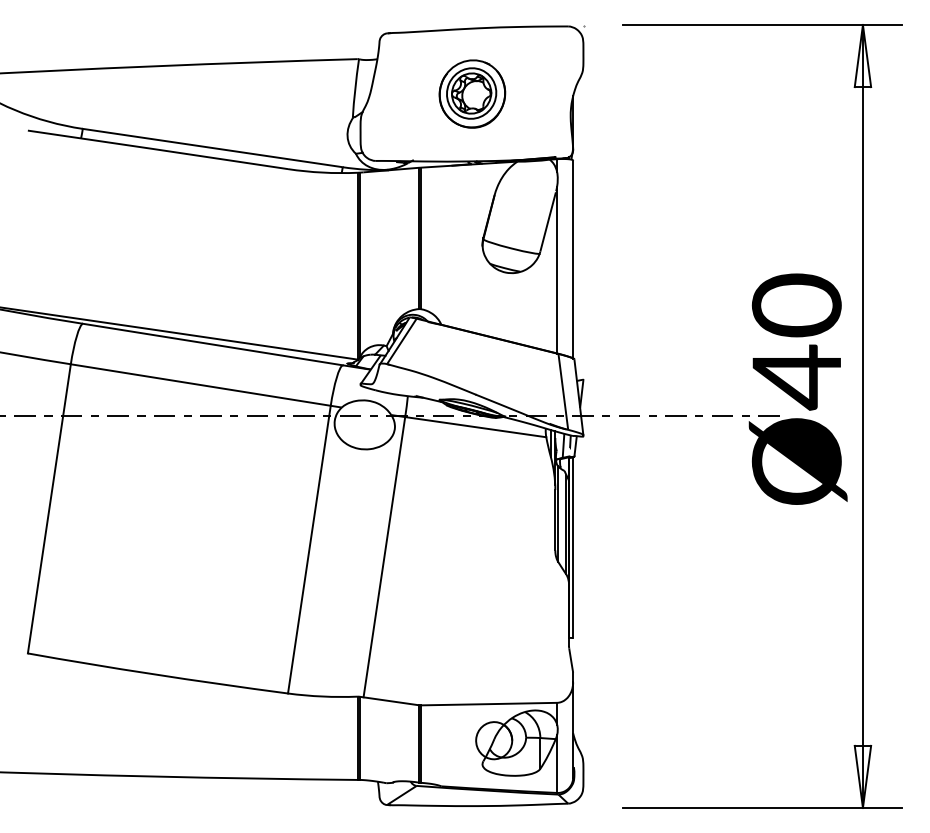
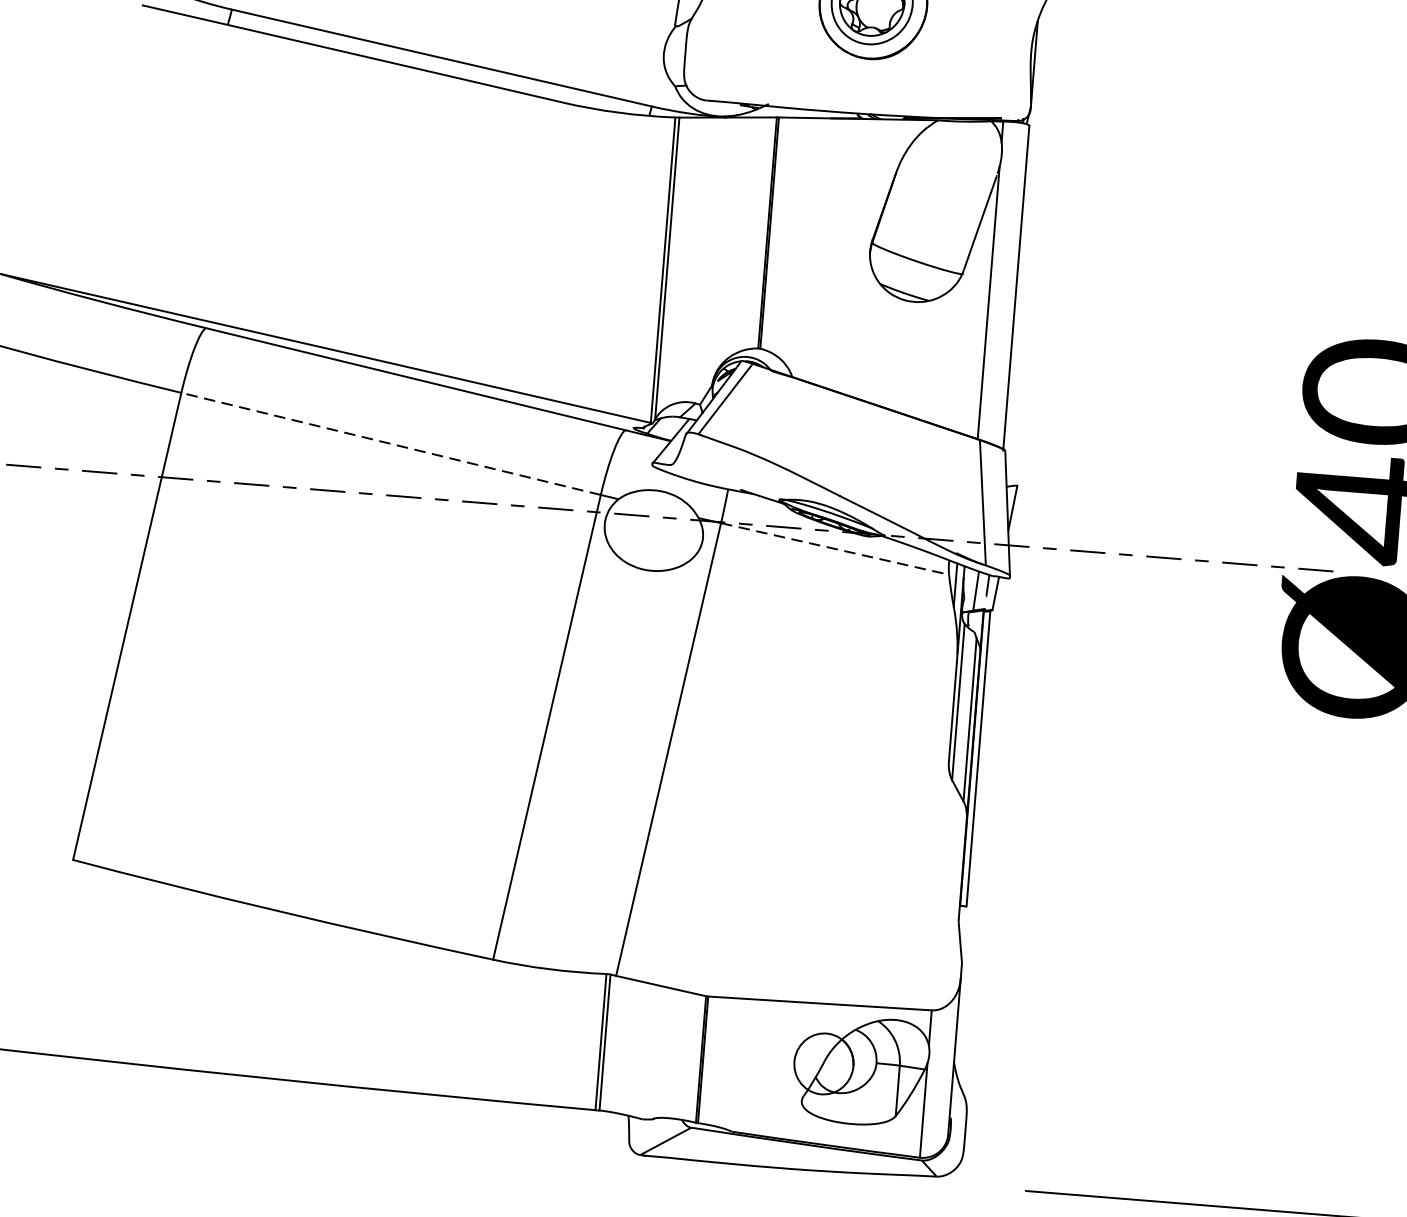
line: (200, 385) -> (390, 444), solid -> dashed
line: (476, 427) -> (836, 549), solid -> dashed

